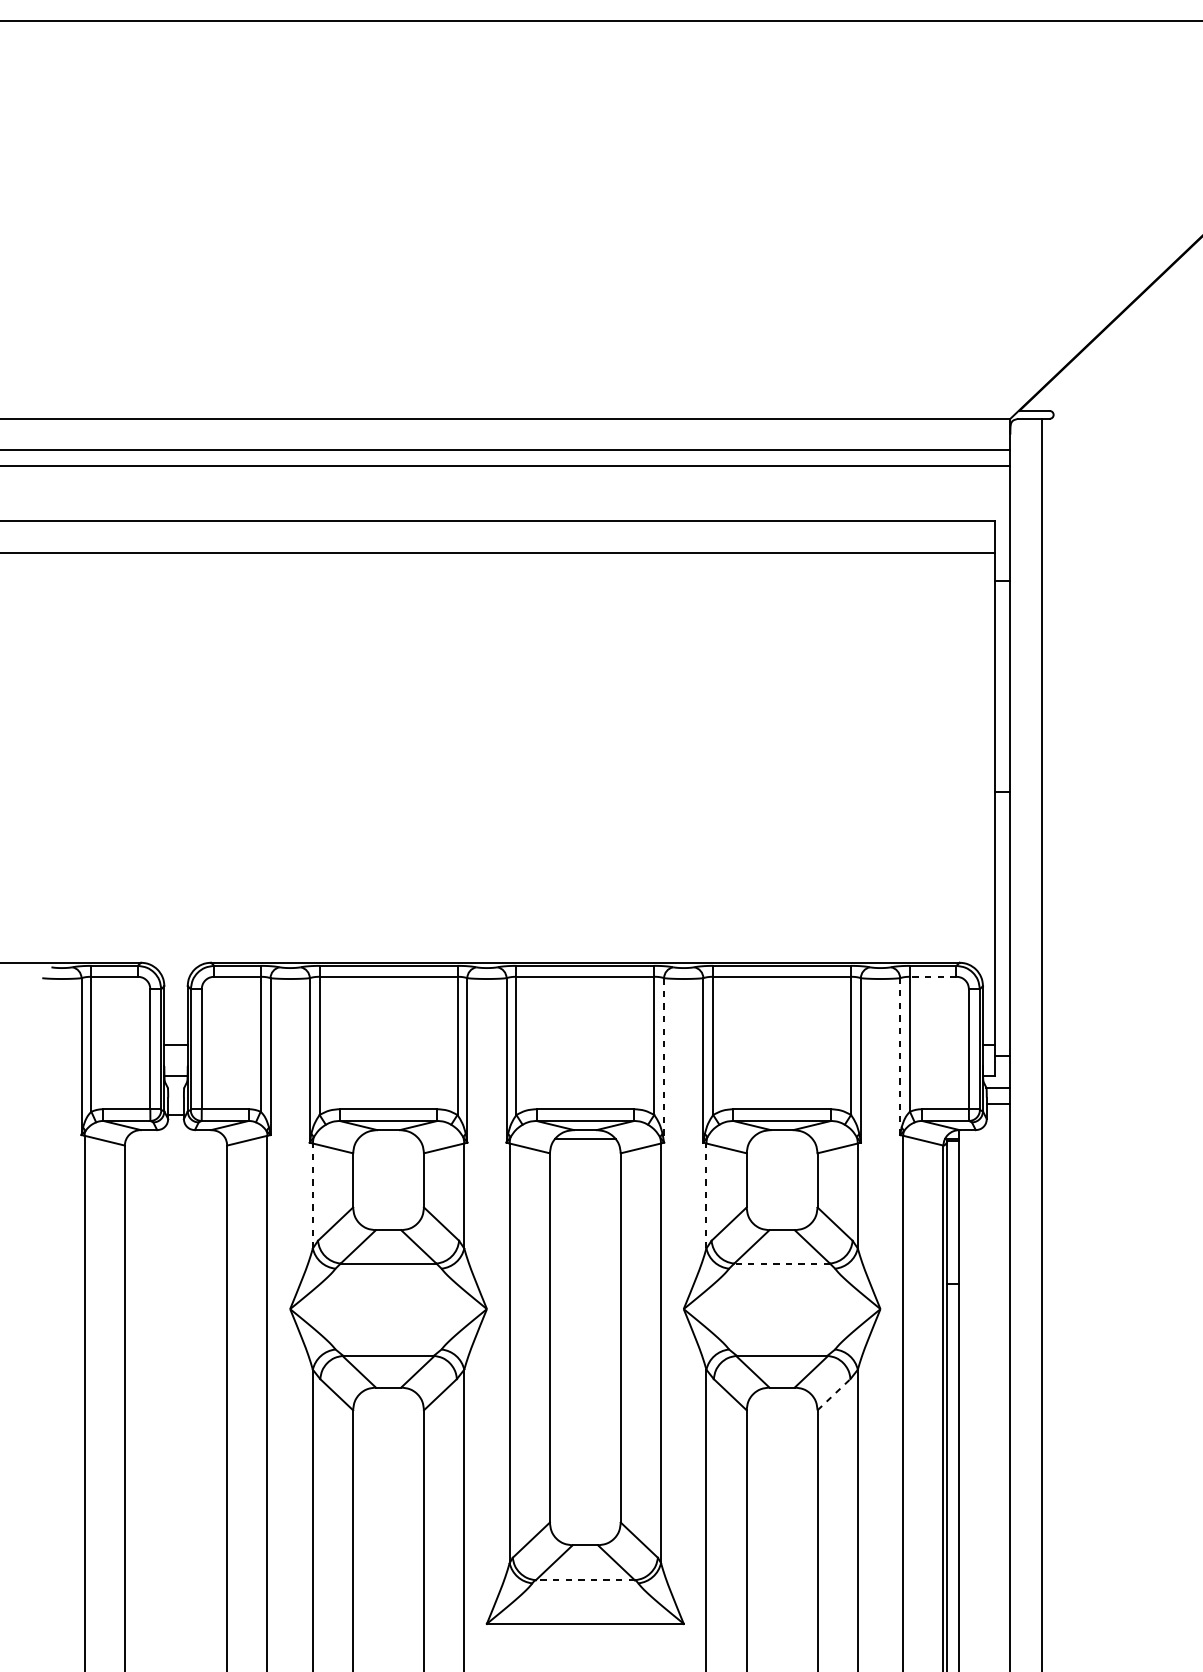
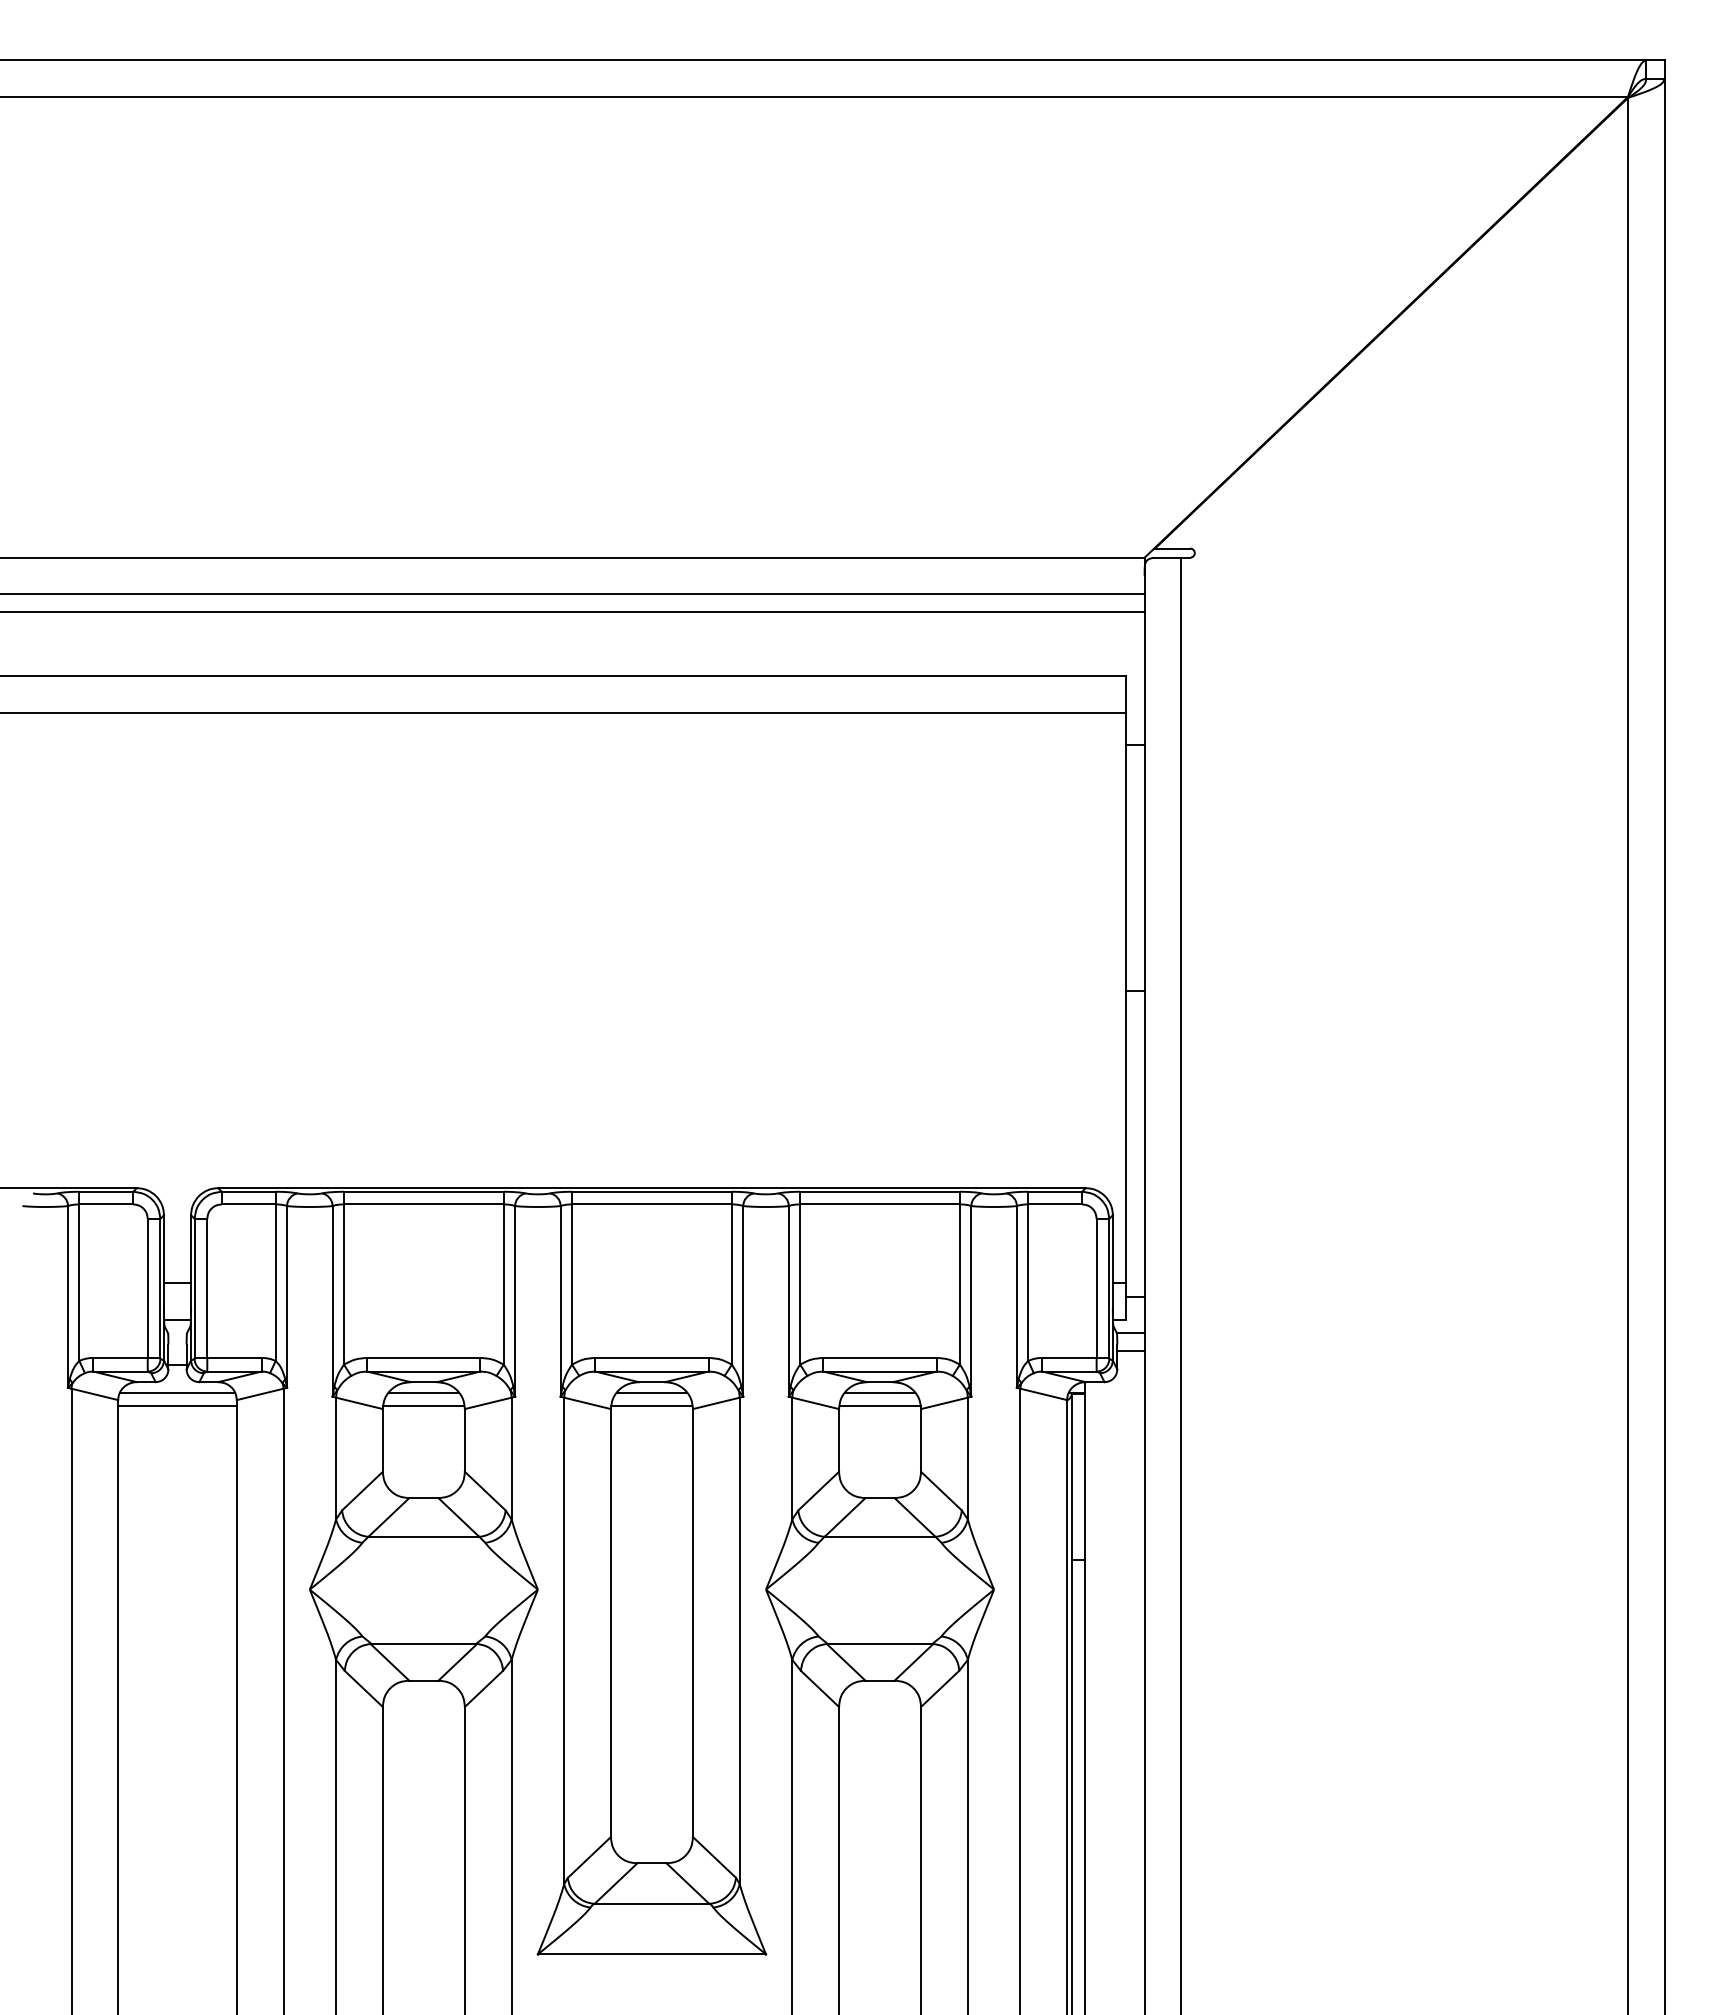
line: (933, 976) -> (1055, 1204), dashed -> solid
line: (899, 1056) -> (1016, 1296), dashed -> solid
line: (664, 1060) -> (743, 1301), dashed -> solid
line: (176, 1139) -> (177, 1392), added
line: (388, 1139) -> (423, 1392), added
line: (782, 1139) -> (880, 1392), added
line: (176, 1151) -> (177, 1406), added
line: (388, 1151) -> (423, 1406), added
line: (584, 1151) -> (651, 1406), added
line: (781, 1151) -> (879, 1406), added
line: (313, 1195) -> (336, 1458), dashed -> solid
line: (706, 1195) -> (792, 1458), dashed -> solid
line: (781, 1263) -> (879, 1536), dashed -> solid
line: (834, 1394) -> (940, 1688), dashed -> solid
line: (584, 1579) -> (651, 1903), dashed -> solid

